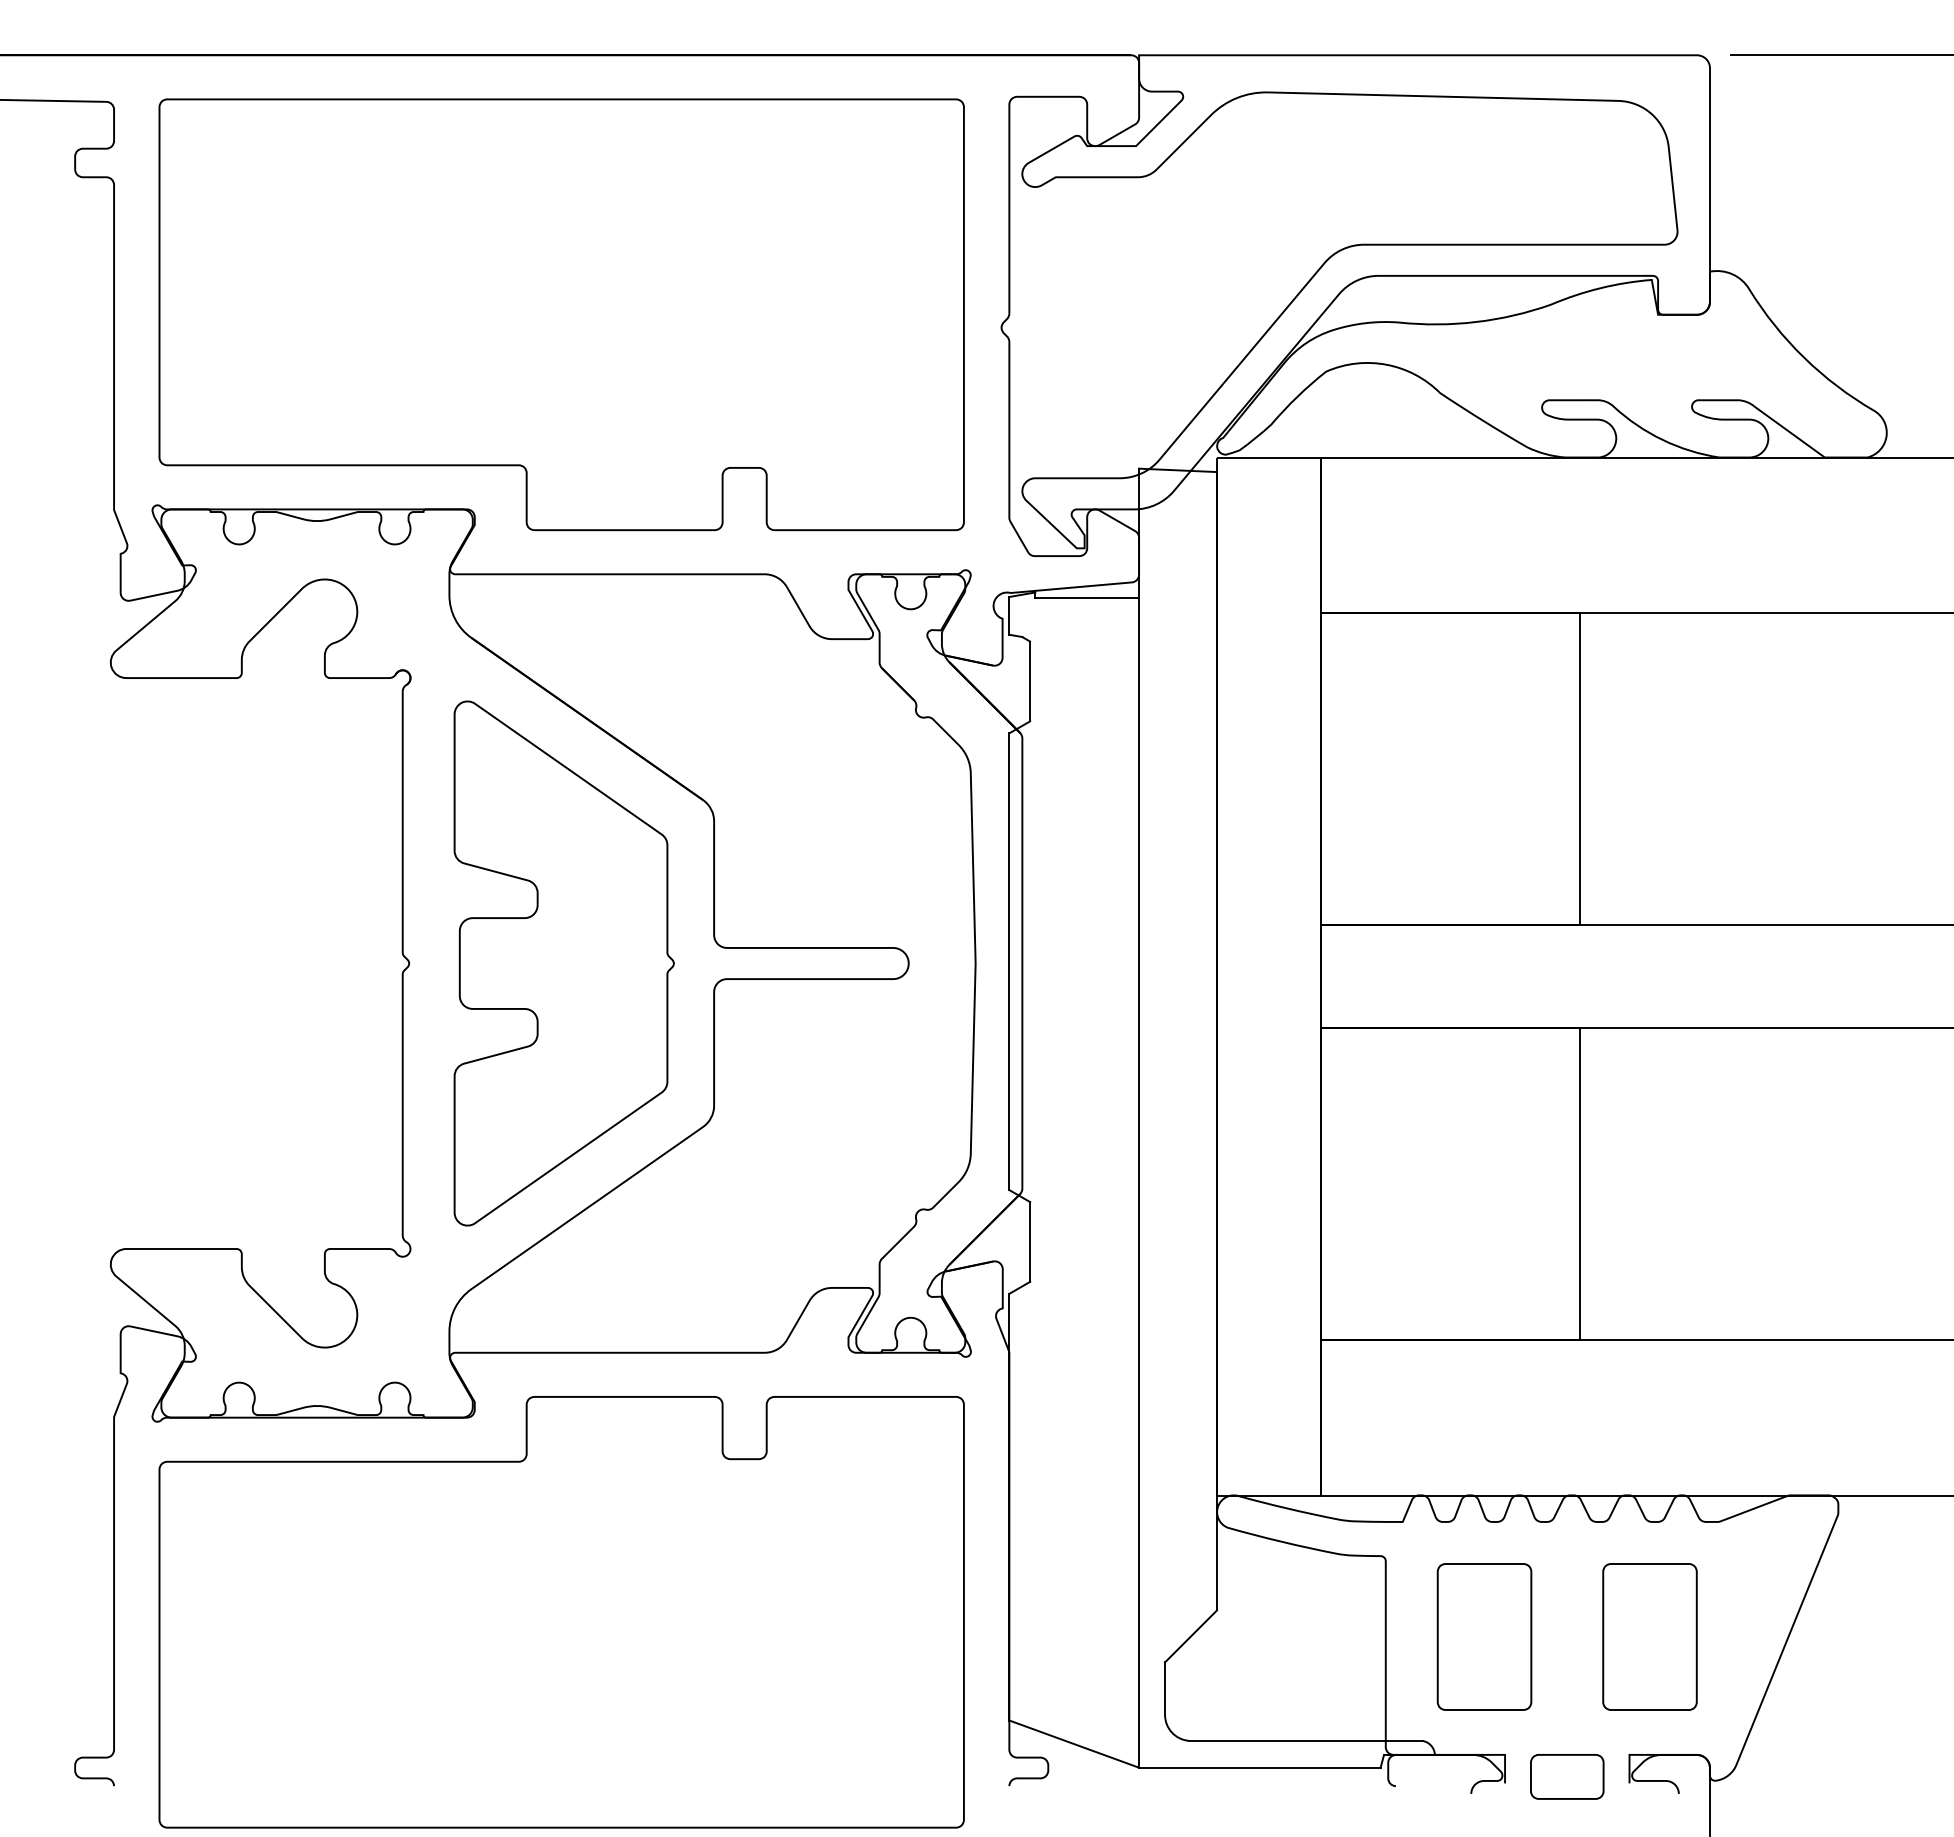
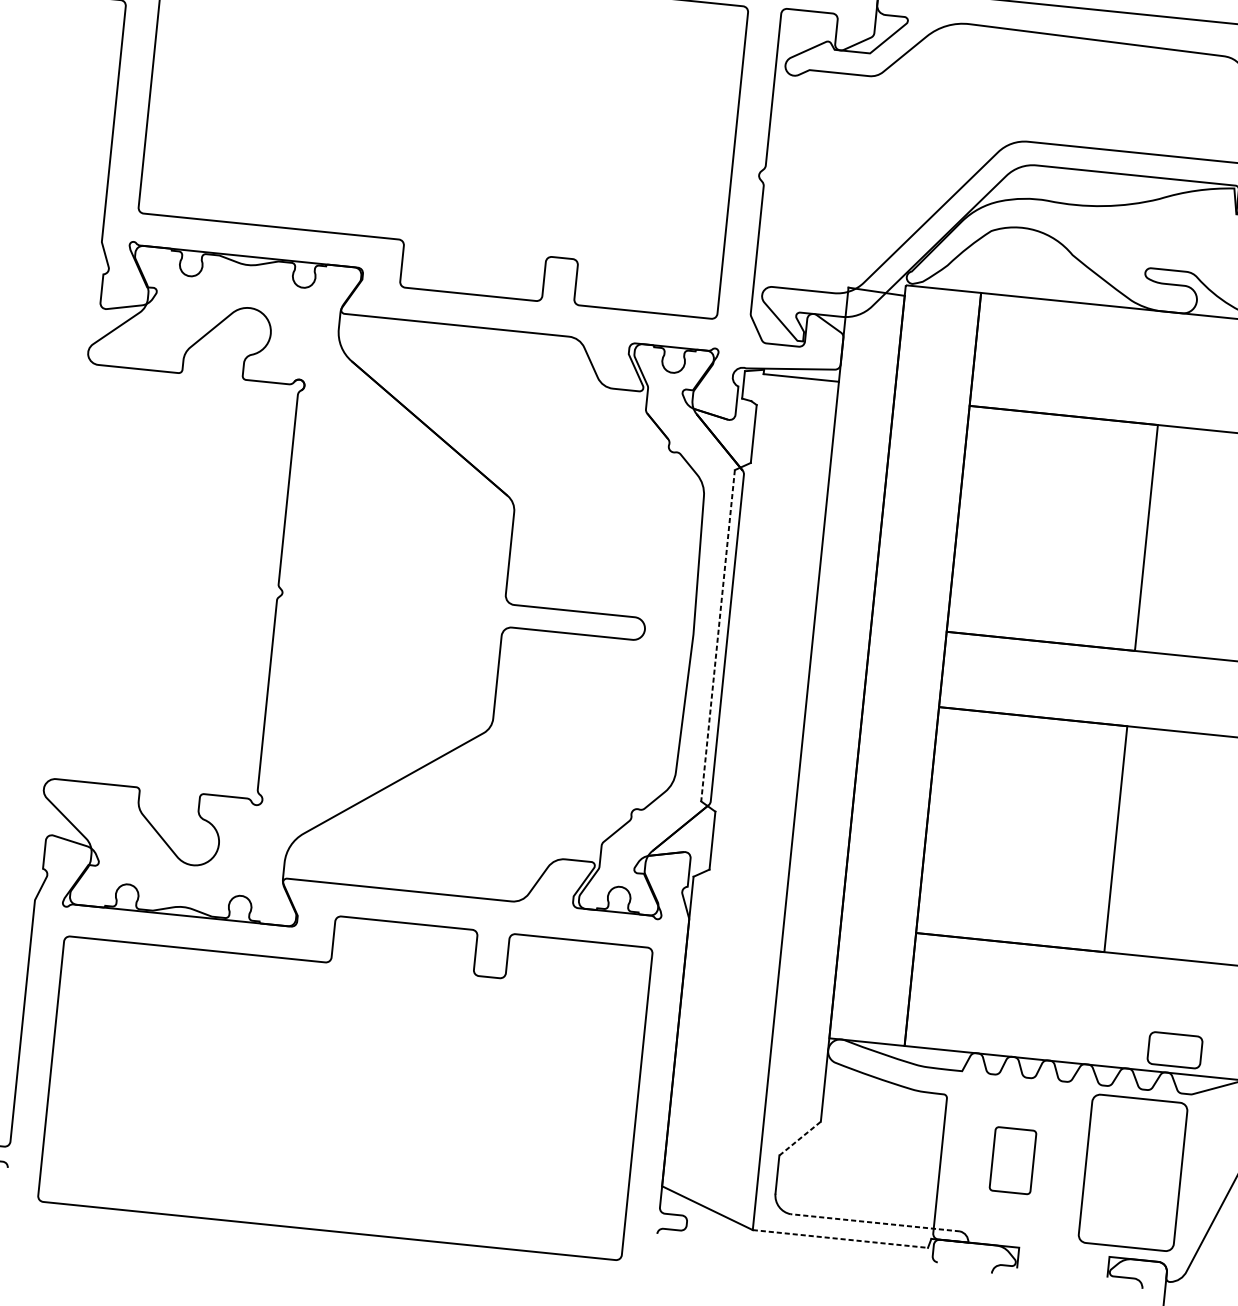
line: (1009, 962) -> (718, 636), solid -> dashed
part: (563, 963) -> (394, 604), removed
line: (1191, 1636) -> (800, 1138), solid -> dashed
part: (1484, 1636) -> (1013, 1160), size x0.6
part: (1649, 1636) -> (1132, 1172), size x1.4
line: (1305, 1740) -> (875, 1222), solid -> dashed
line: (1259, 1767) -> (840, 1238), solid -> dashed
part: (1567, 1776) -> (1175, 1050), moved

